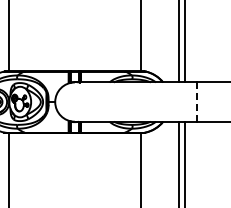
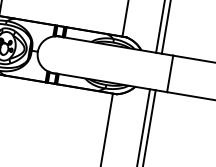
line: (197, 102) -> (170, 74), dashed -> solid

